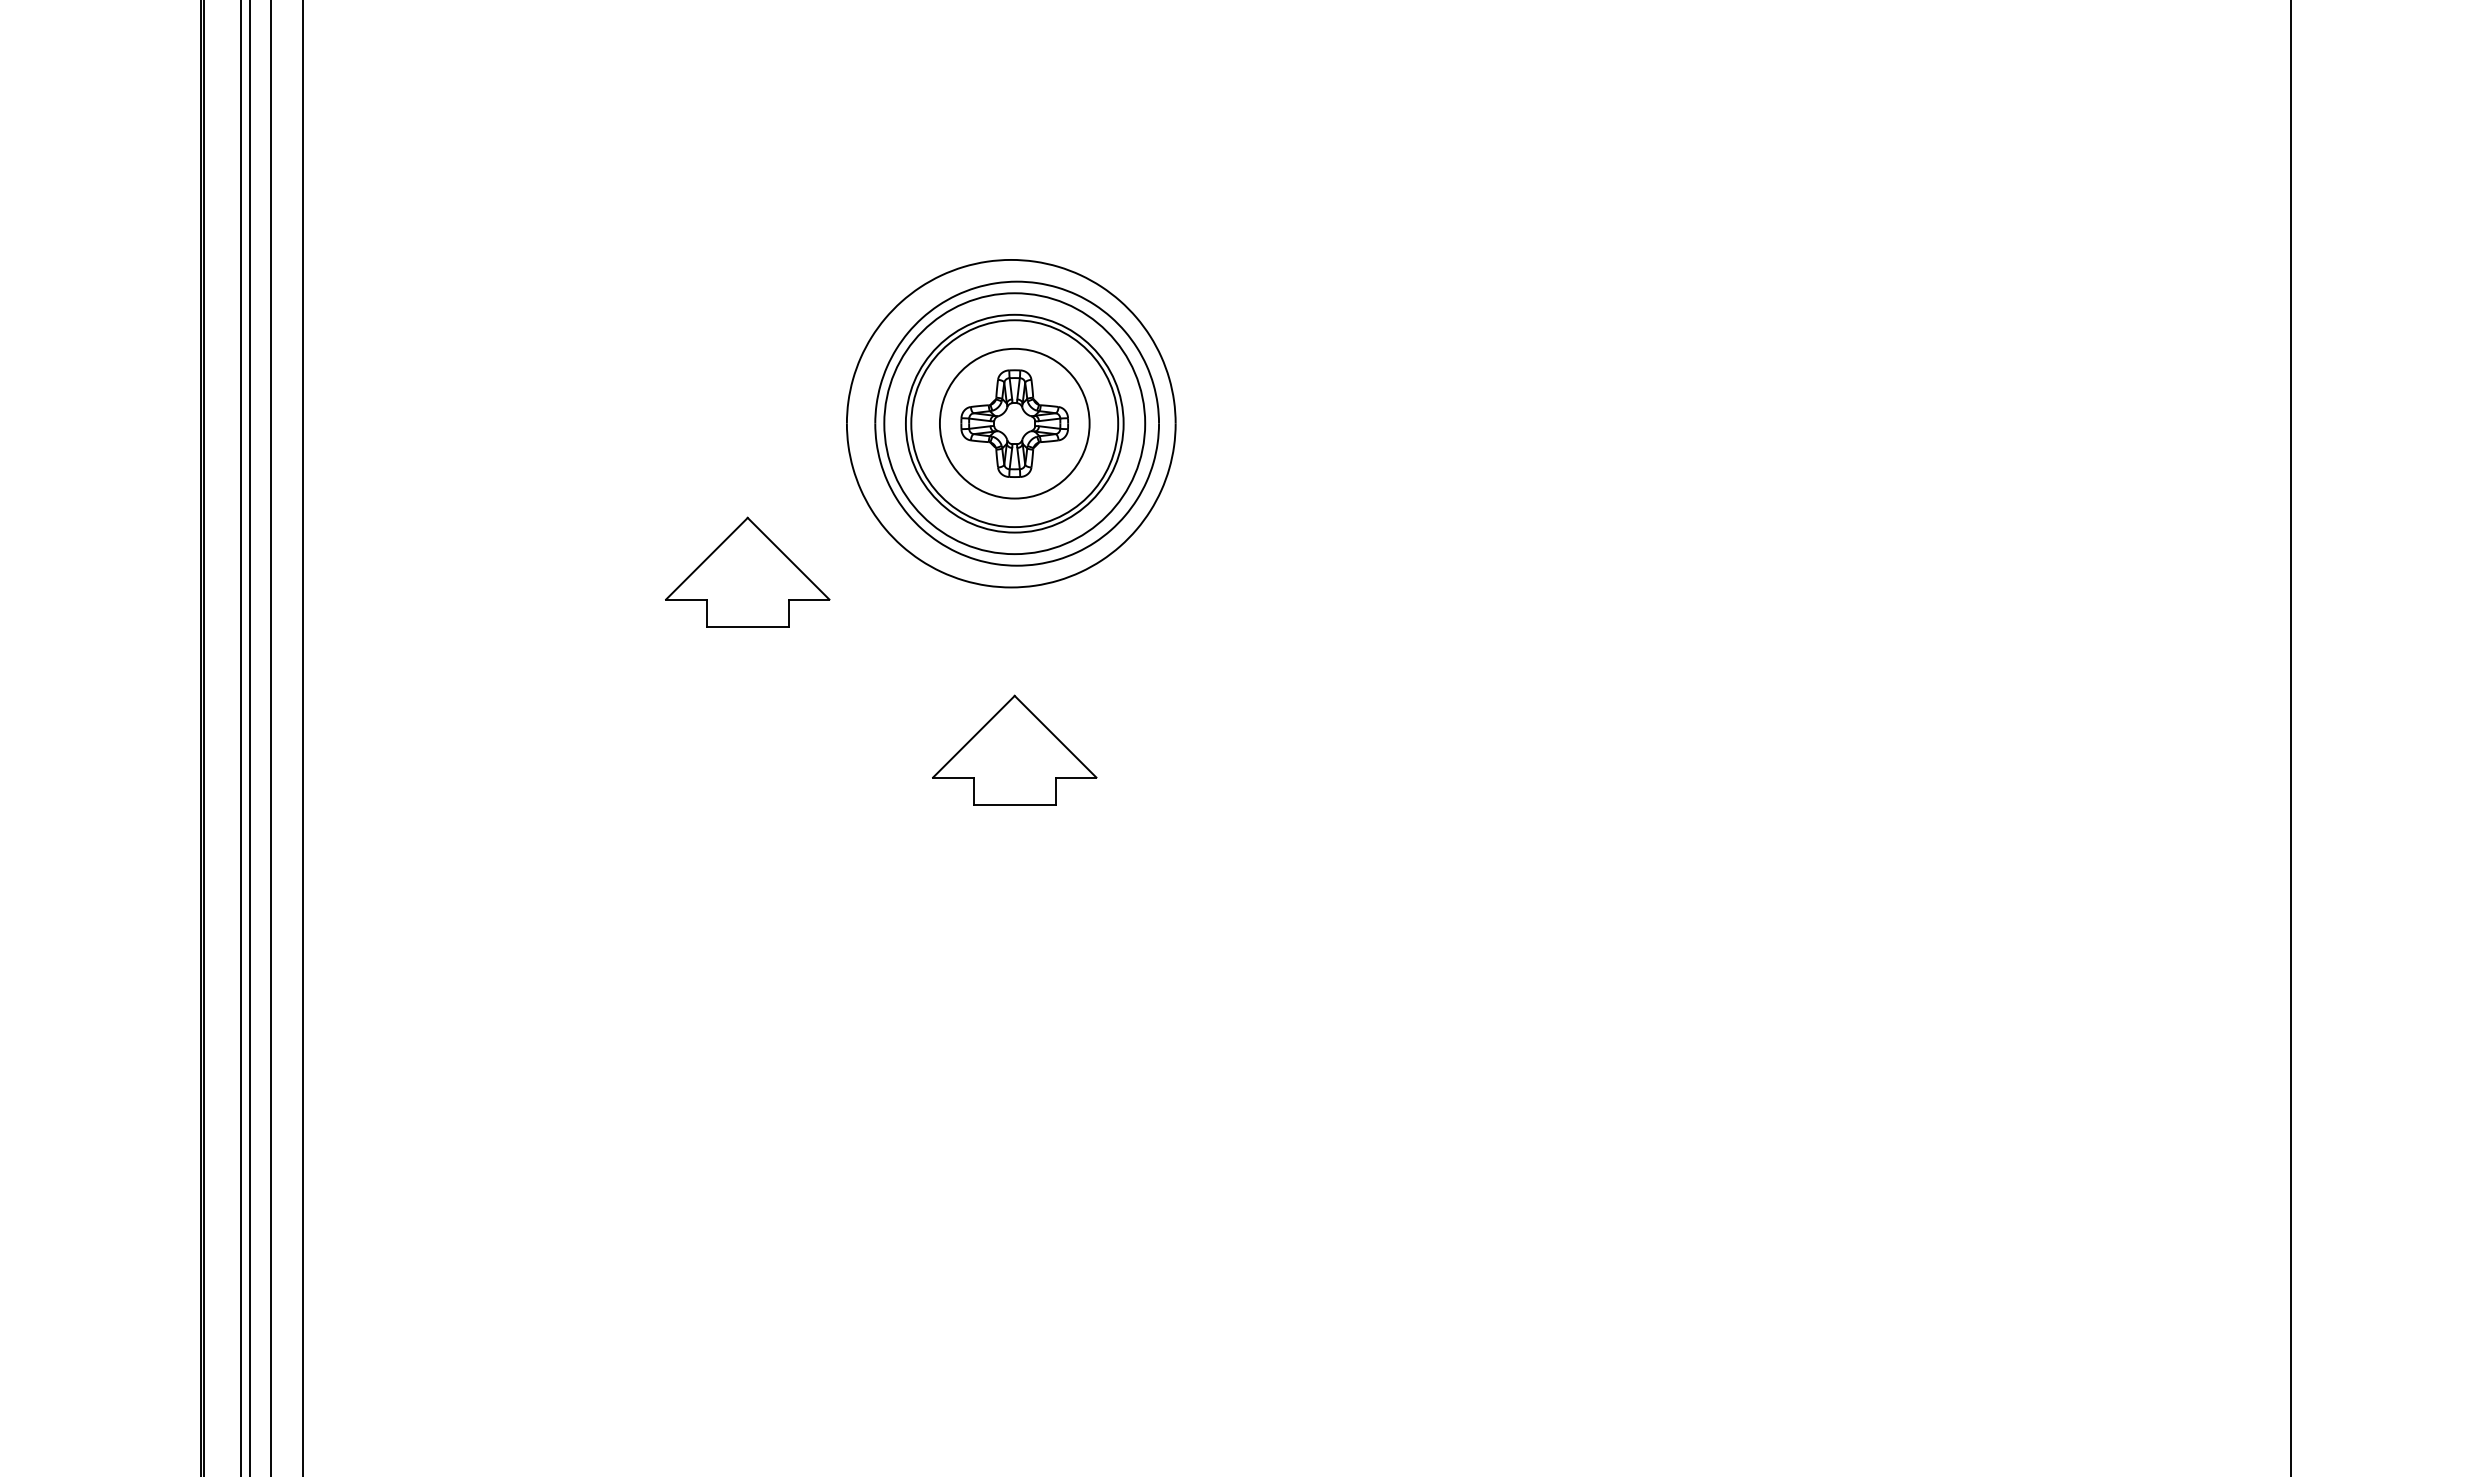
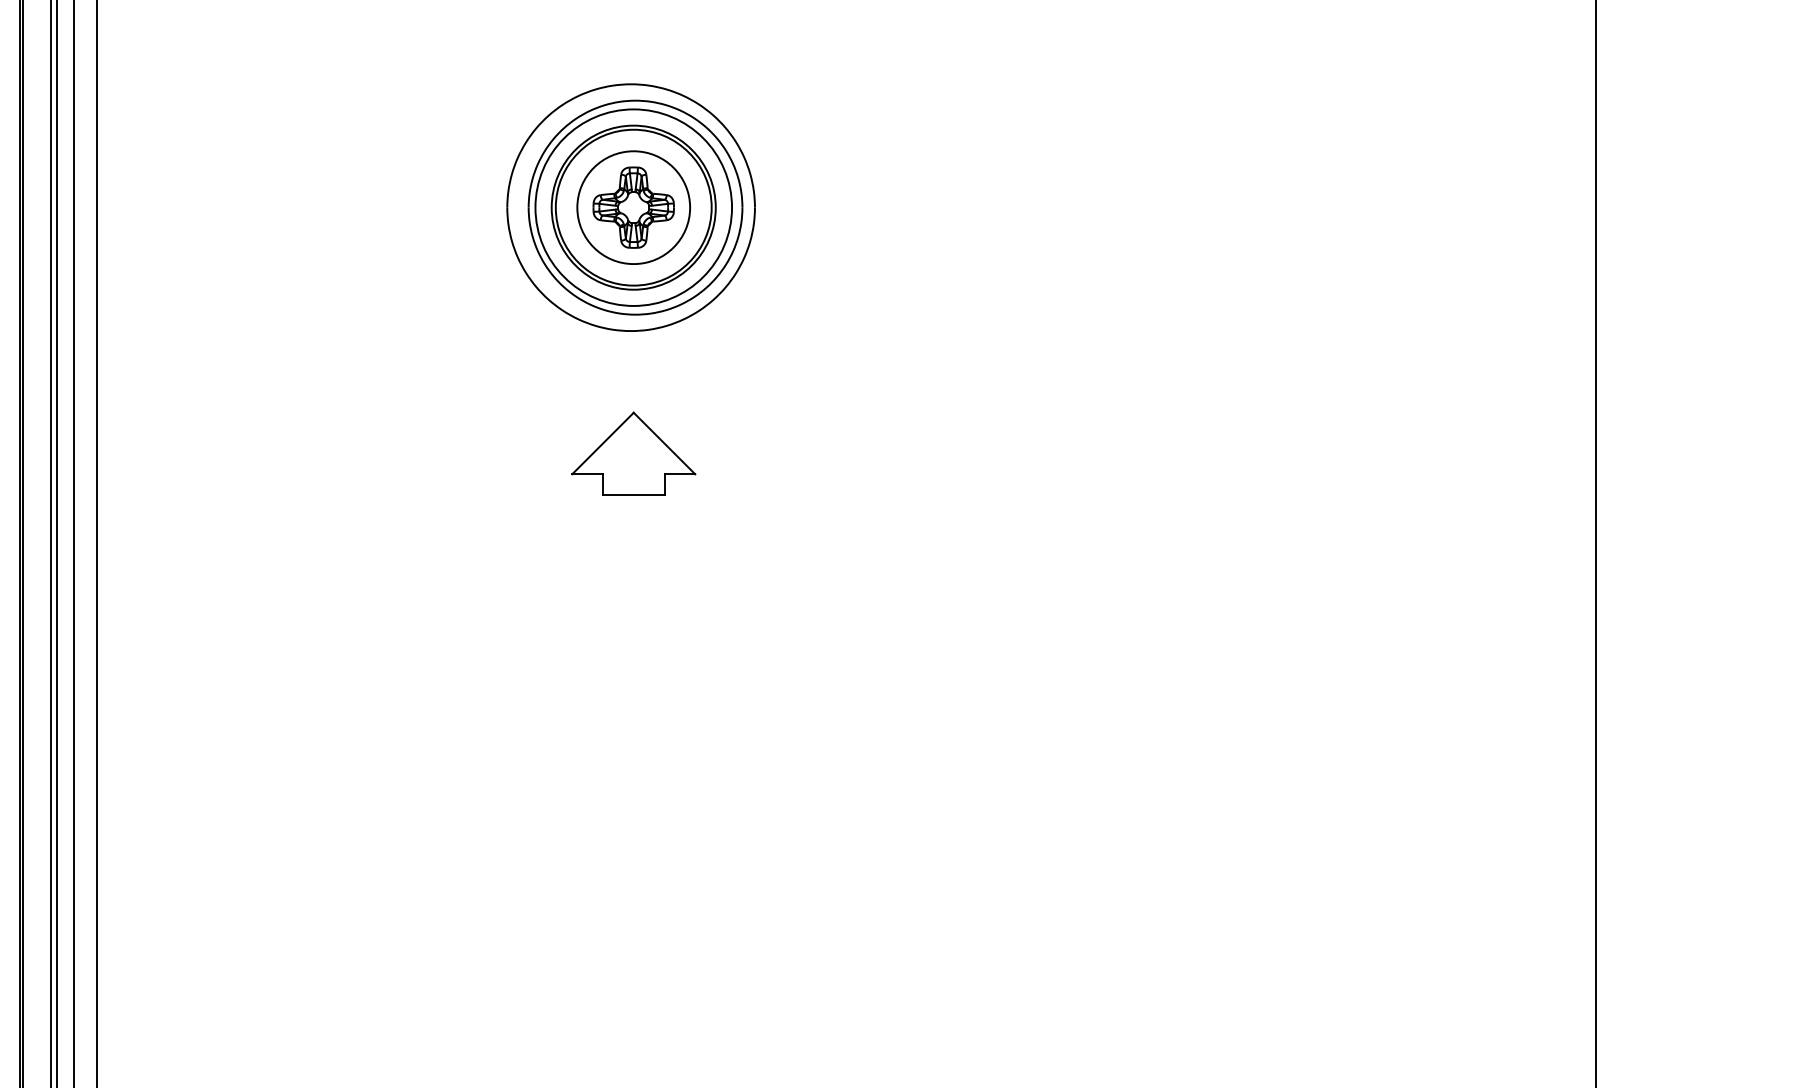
part: (747, 571) -> (432, 319), removed

